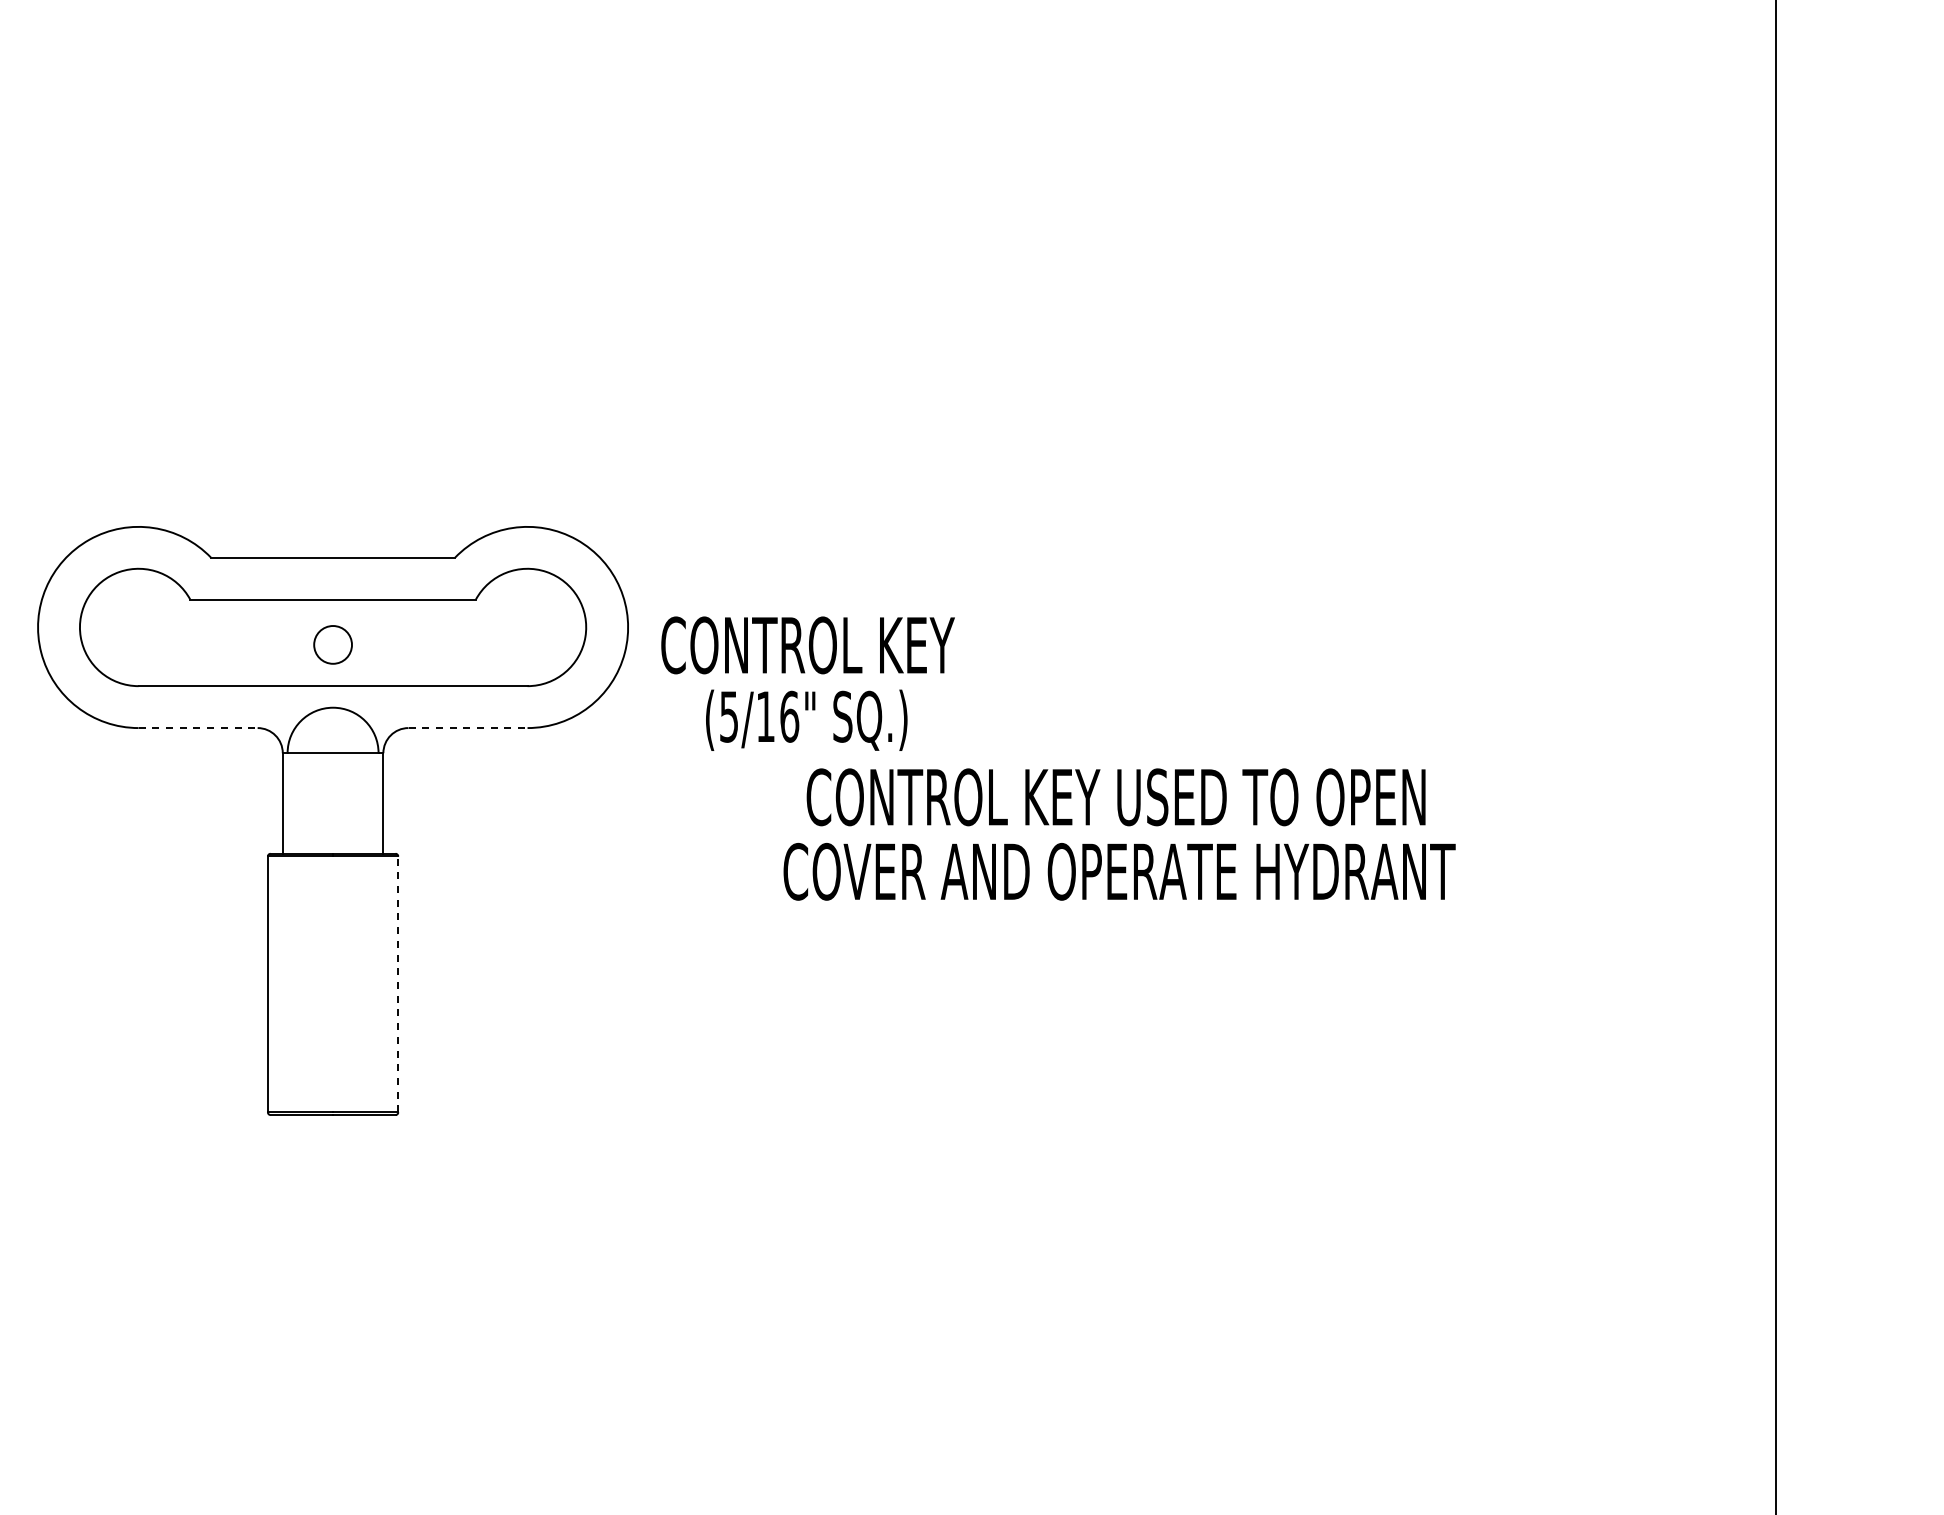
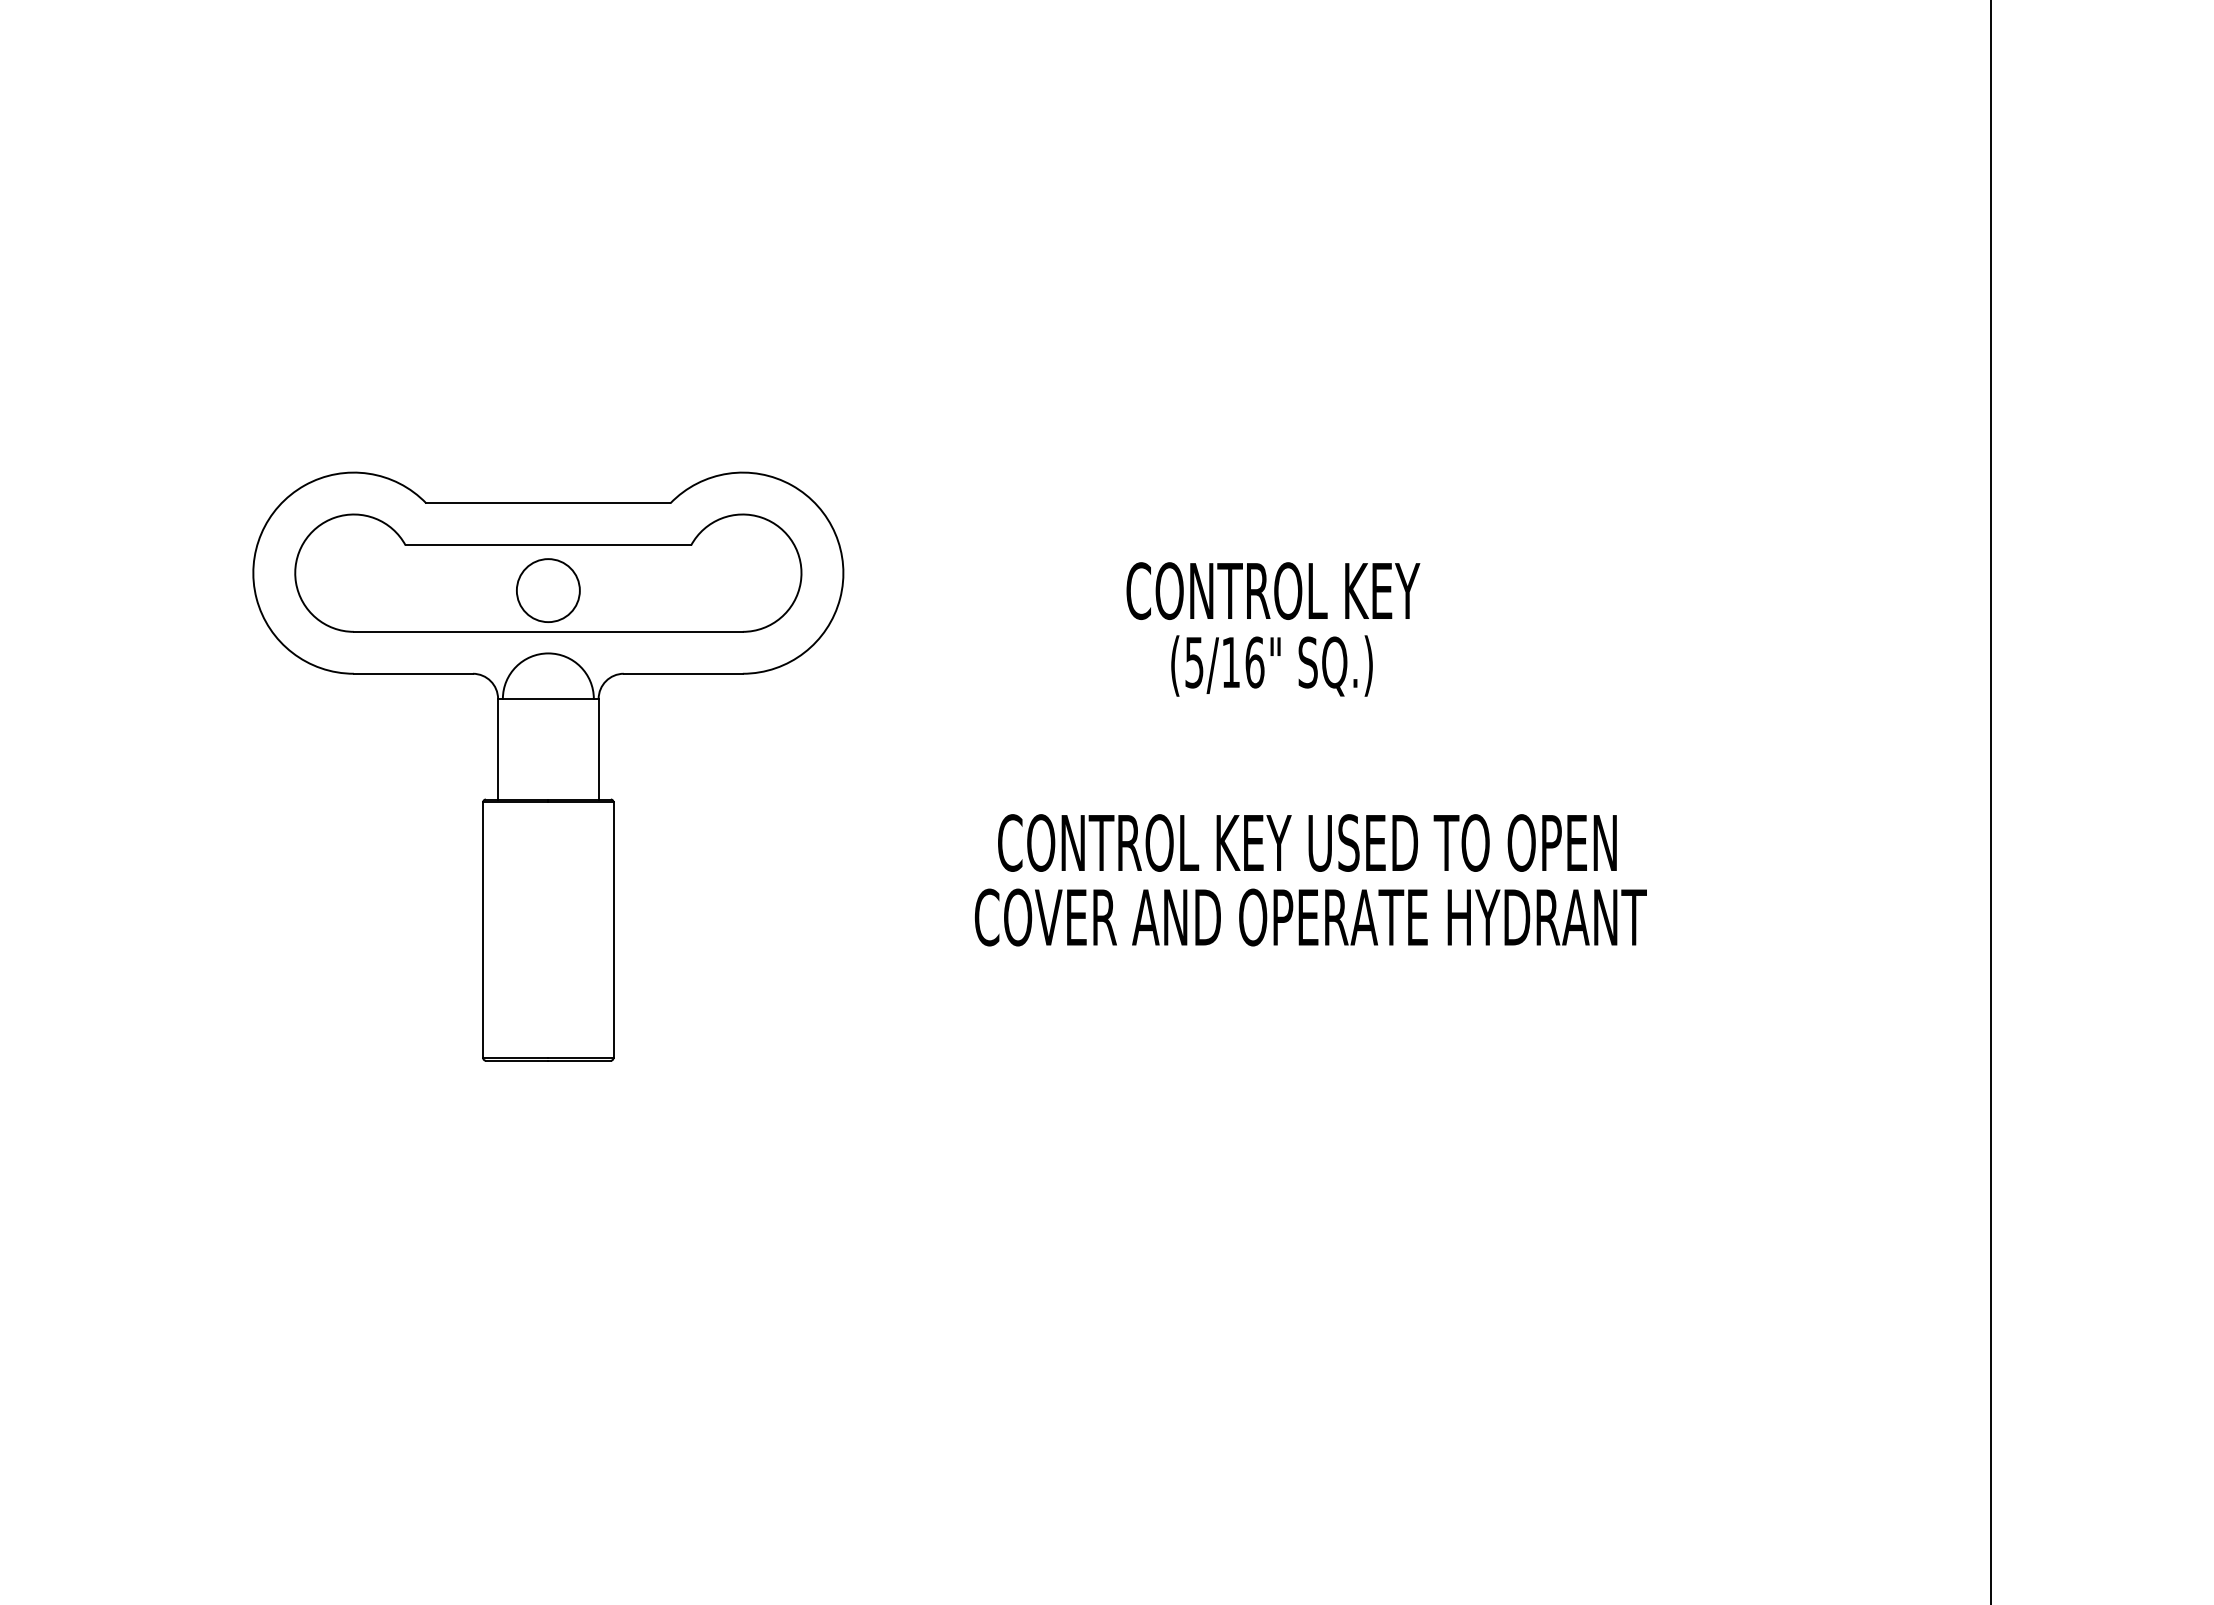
circle: (332, 644) -> (547, 590), size x1.67
text: (808, 683) -> (1273, 629), moved
line: (198, 727) -> (413, 673), dashed -> solid
line: (468, 727) -> (683, 673), dashed -> solid
text: (1119, 834) -> (1310, 880), moved
line: (398, 984) -> (613, 930), dashed -> solid

